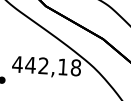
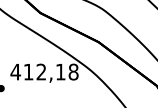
text: (30, 65) -> (28, 72), 442,18 -> 412,18

